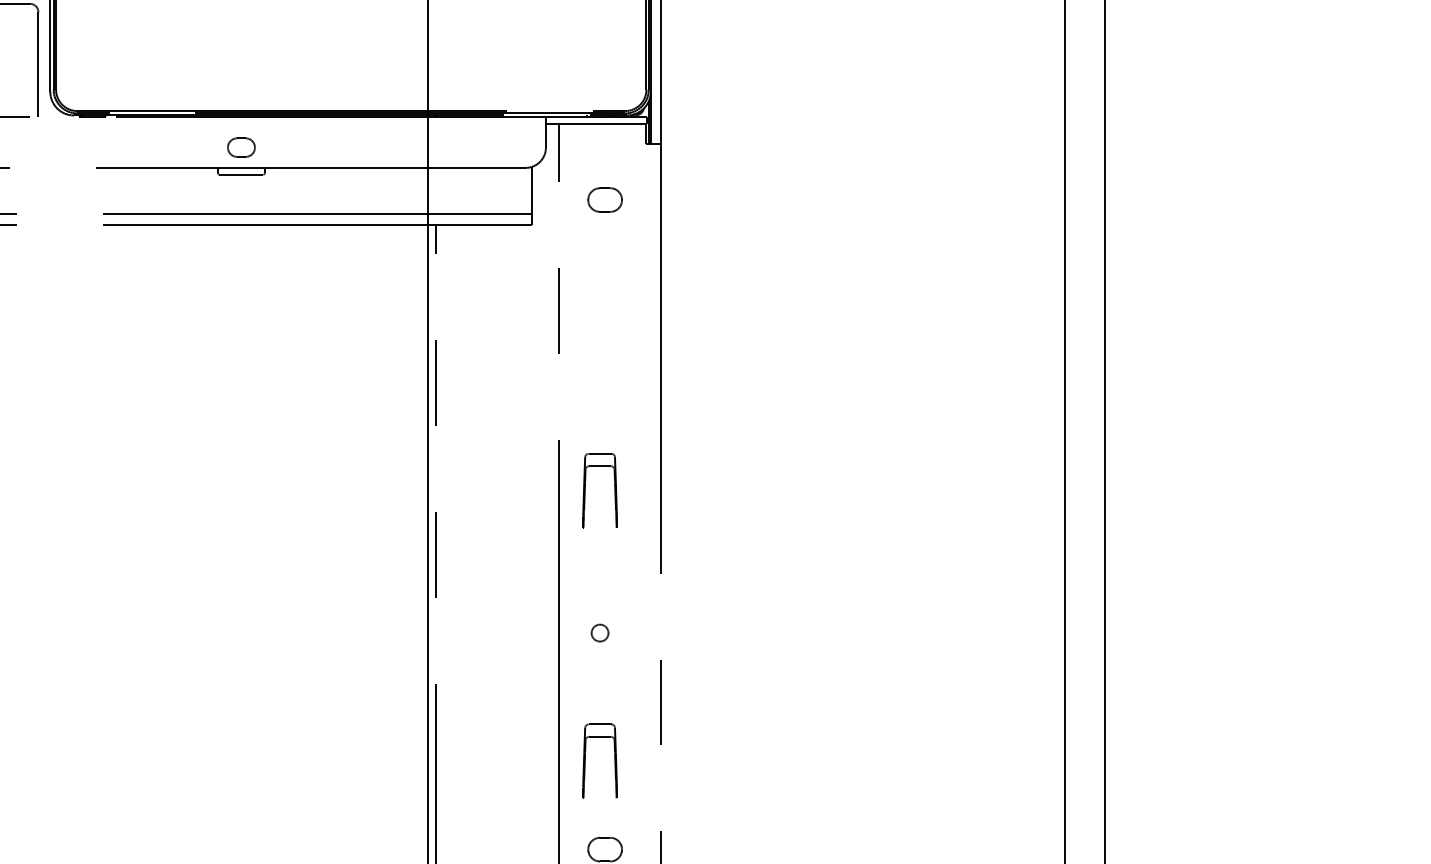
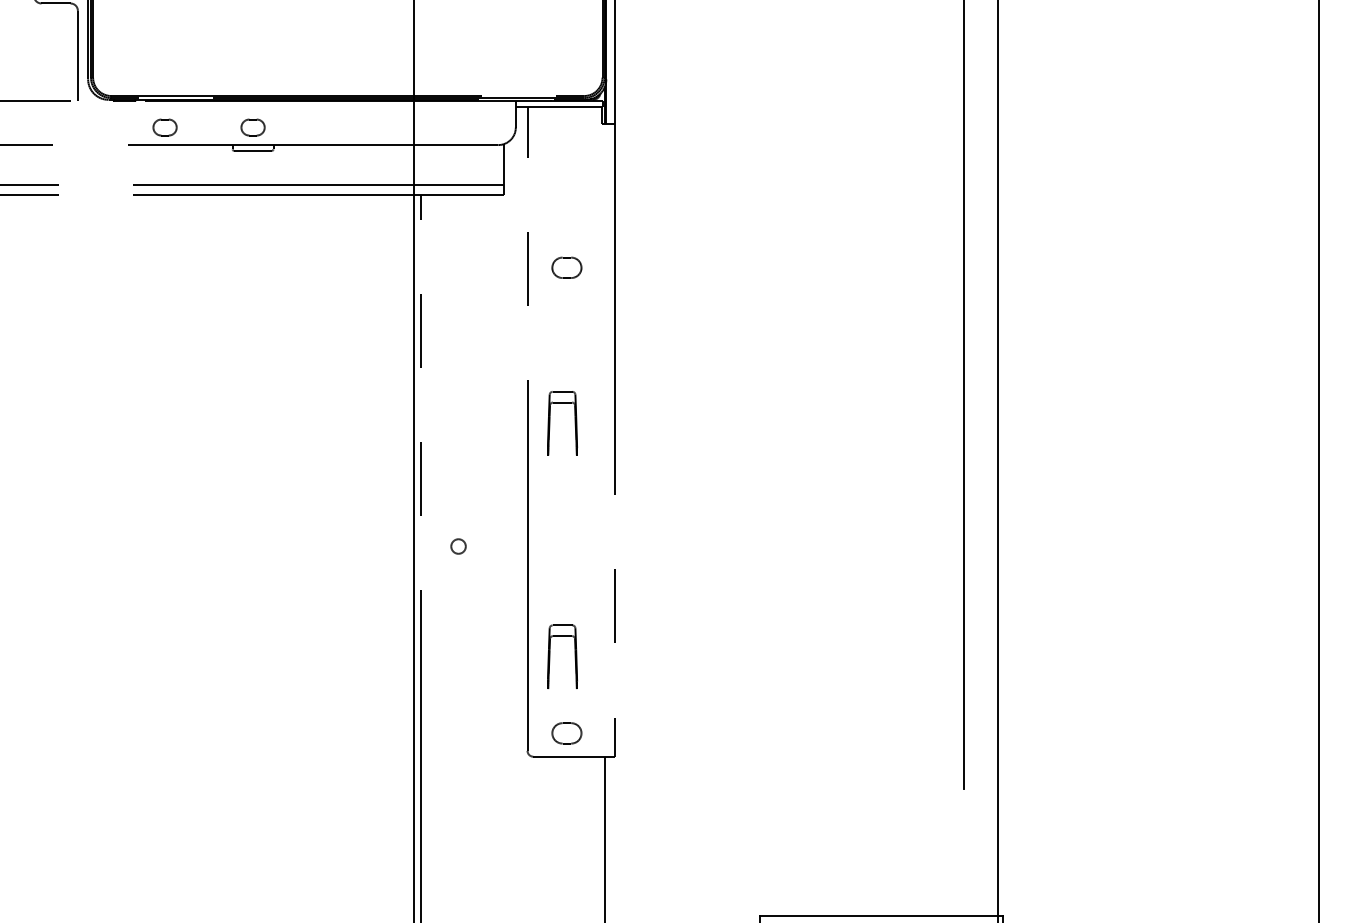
part: (138, 147) -> (164, 127), added
part: (604, 199) -> (566, 267), moved
circle: (600, 633) -> (458, 546), moved

